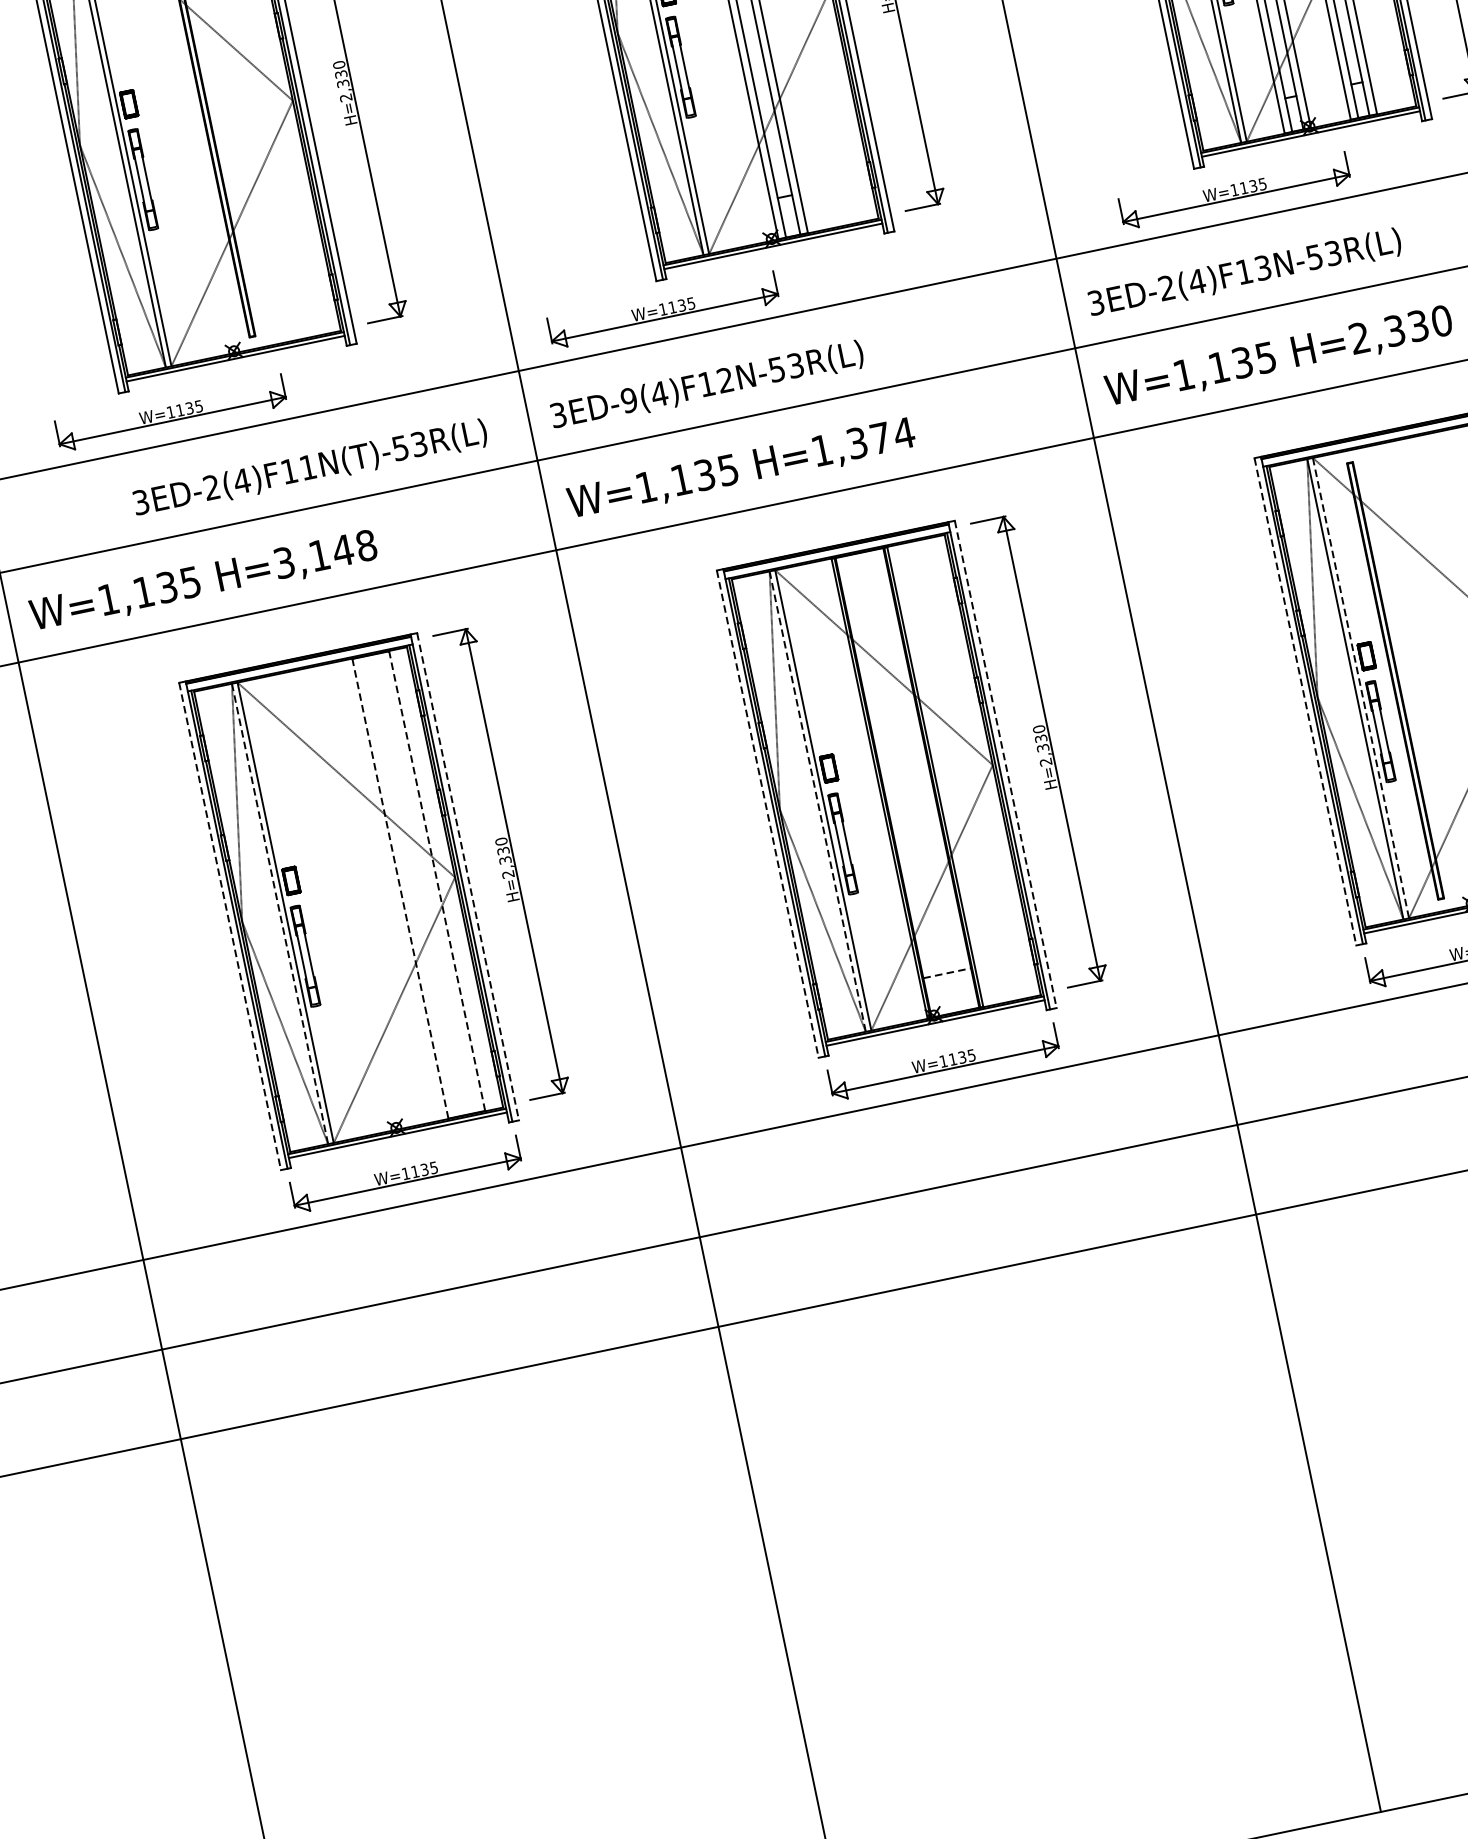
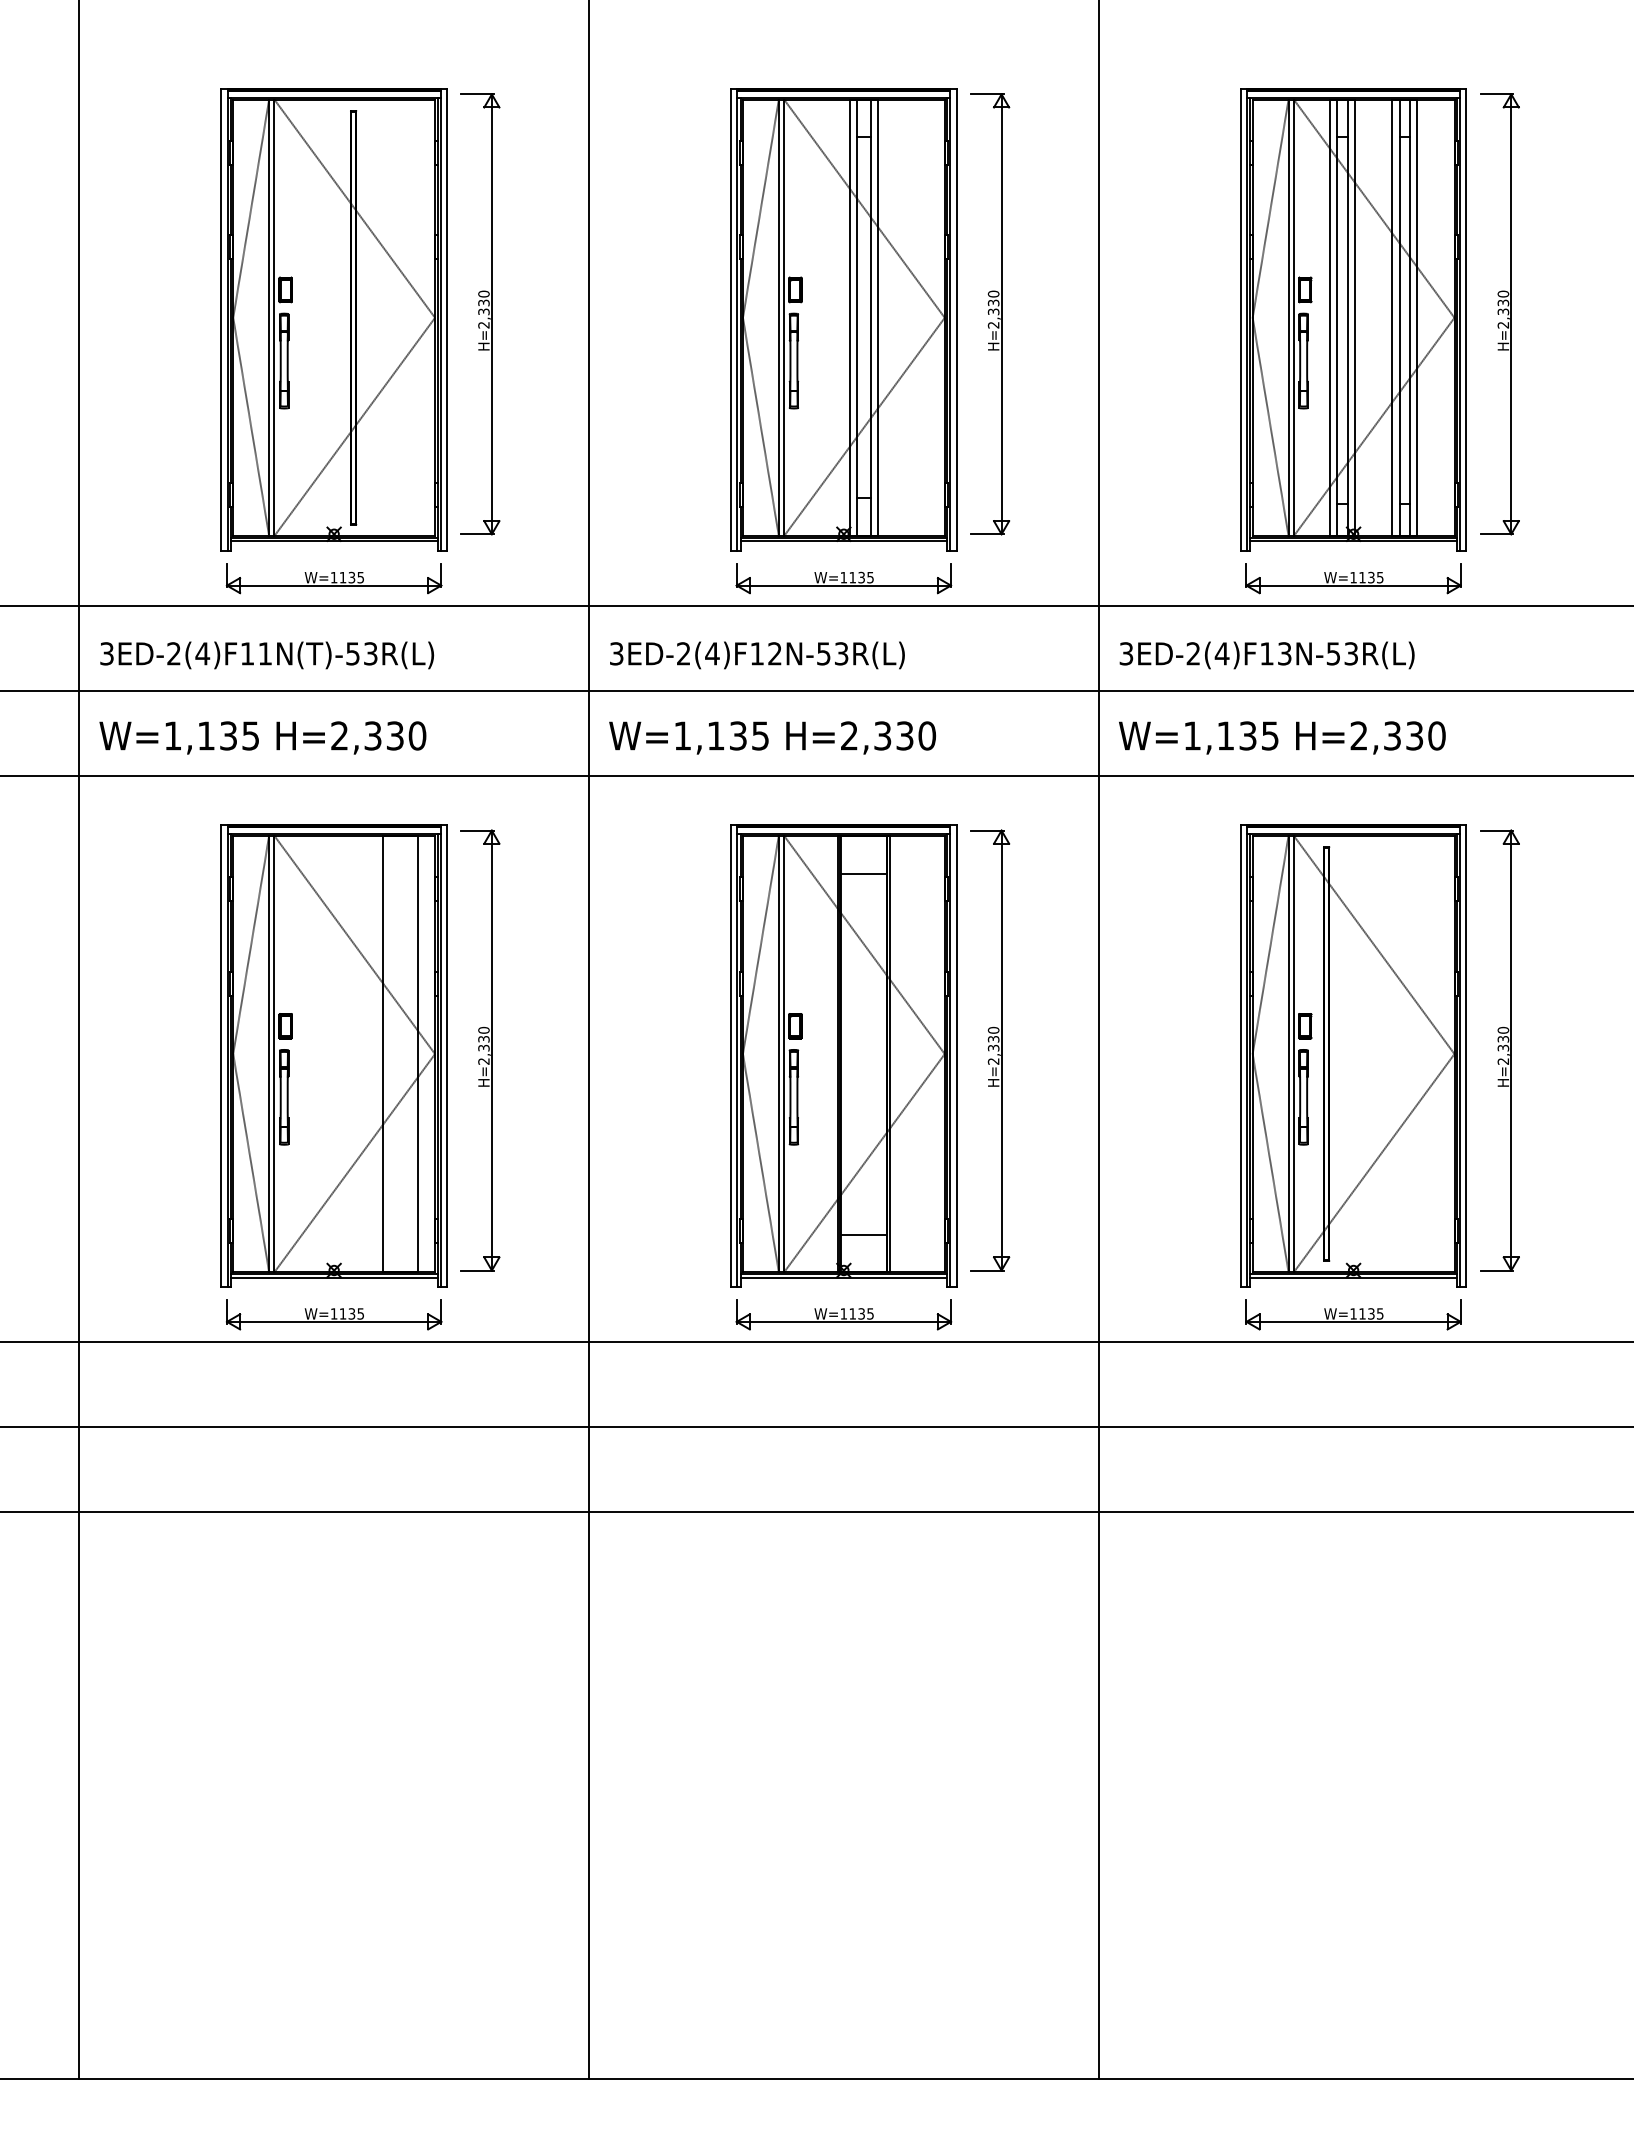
part: (1234, 190) -> (1353, 578), moved
part: (662, 310) -> (843, 578), moved
text: (628, 400) -> (683, 653), 3ED-9(4)F12N-53R(L) -> 3ED-2(4)F12N-53R(L)
part: (170, 413) -> (333, 578), moved
text: (863, 441) -> (888, 735), H=1,374 -> H=2,330
text: (310, 468) -> (267, 655), moved
text: (325, 553) -> (378, 735), H=3,148 -> H=2,330
line: (867, 592) -> (863, 873), added
line: (1360, 688) -> (1293, 1054), dashed -> solid
line: (1305, 701) -> (1240, 1055), dashed -> solid
line: (1005, 763) -> (956, 1055), dashed -> solid
line: (817, 802) -> (778, 1054), dashed -> solid
line: (768, 813) -> (731, 1055), dashed -> solid
line: (467, 876) -> (446, 1055), dashed -> solid
line: (437, 881) -> (418, 1054), dashed -> solid
line: (400, 889) -> (383, 1054), dashed -> solid
line: (280, 914) -> (269, 1054), dashed -> solid
line: (230, 925) -> (221, 1055), dashed -> solid
line: (946, 973) -> (863, 1234), dashed -> solid

